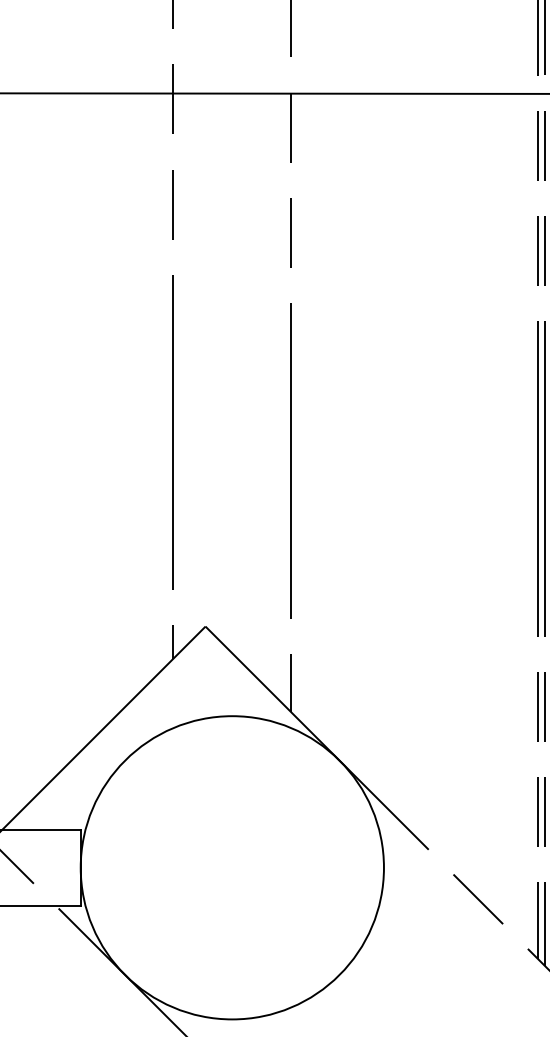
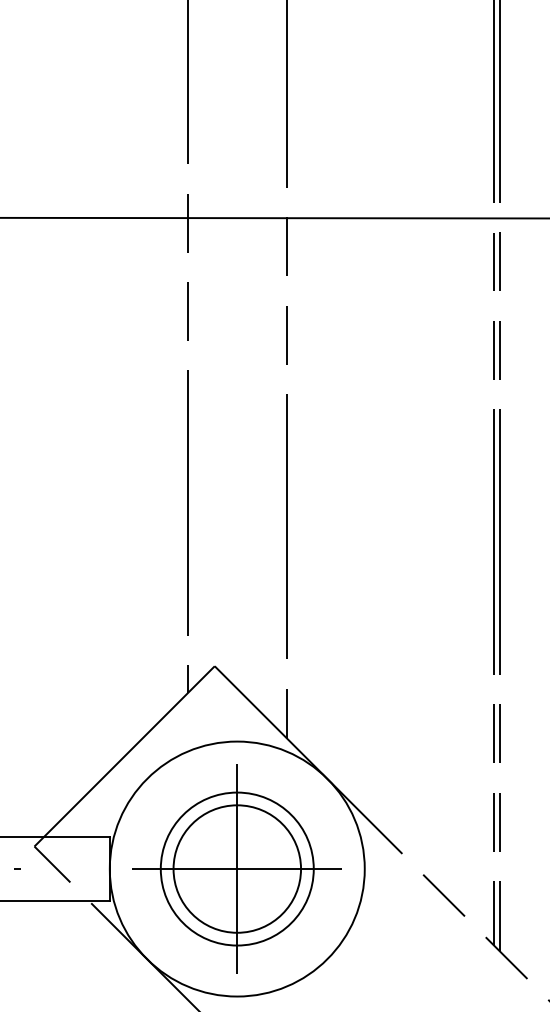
part: (231, 867) -> (236, 868), added

